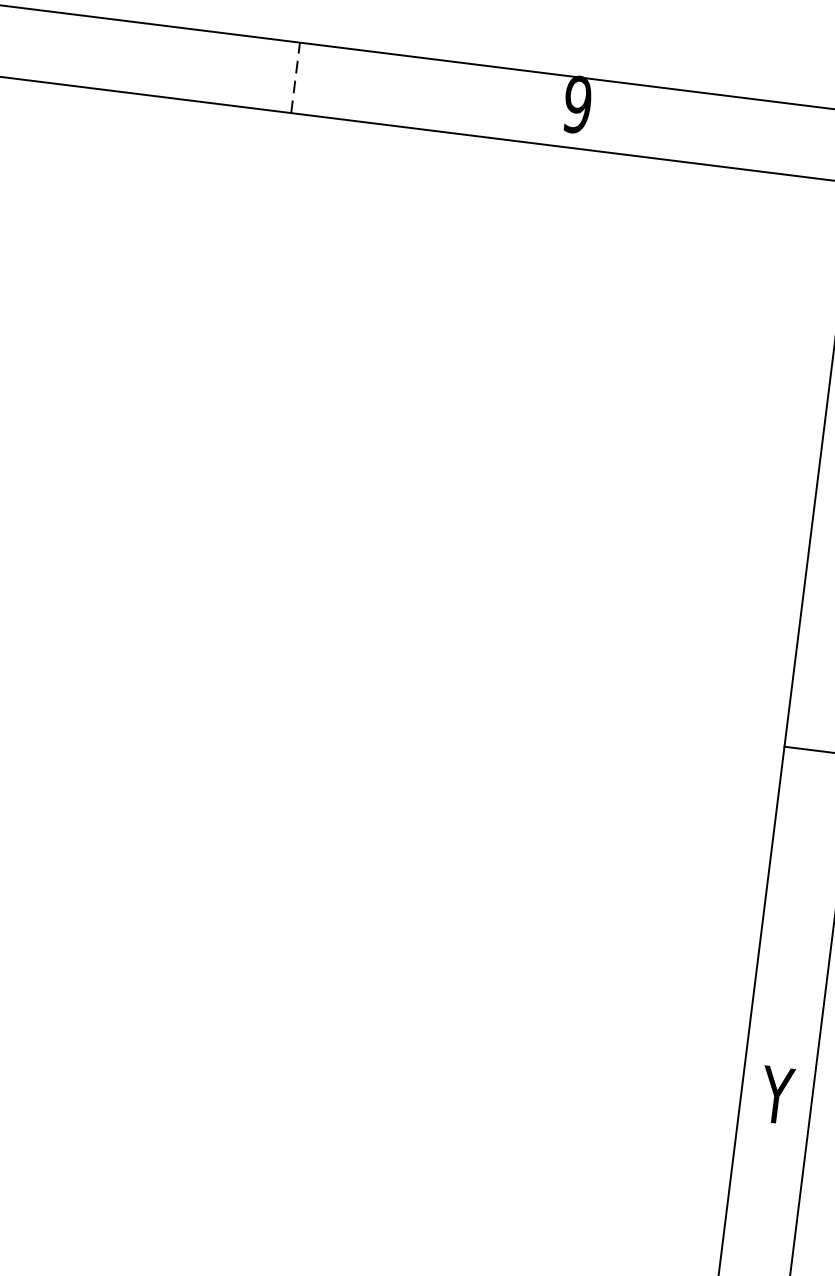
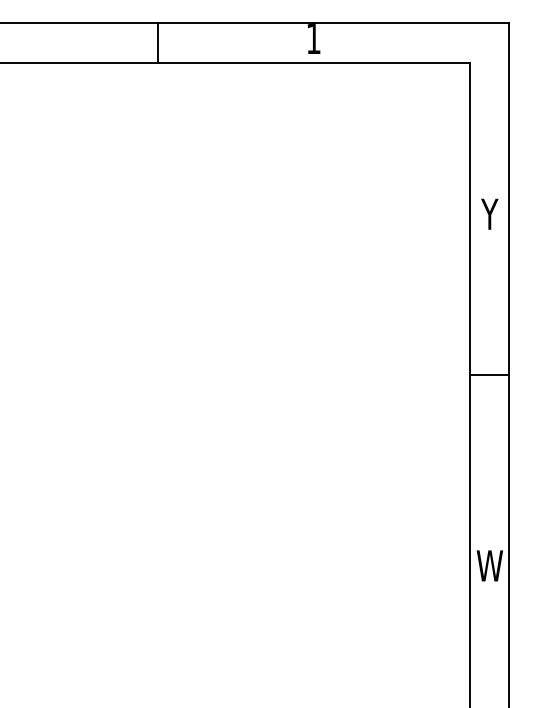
line: (294, 78) -> (157, 43), dashed -> solid
text: (576, 106) -> (313, 39), 9 -> 1
text: (776, 1094) -> (489, 565), Y -> W

